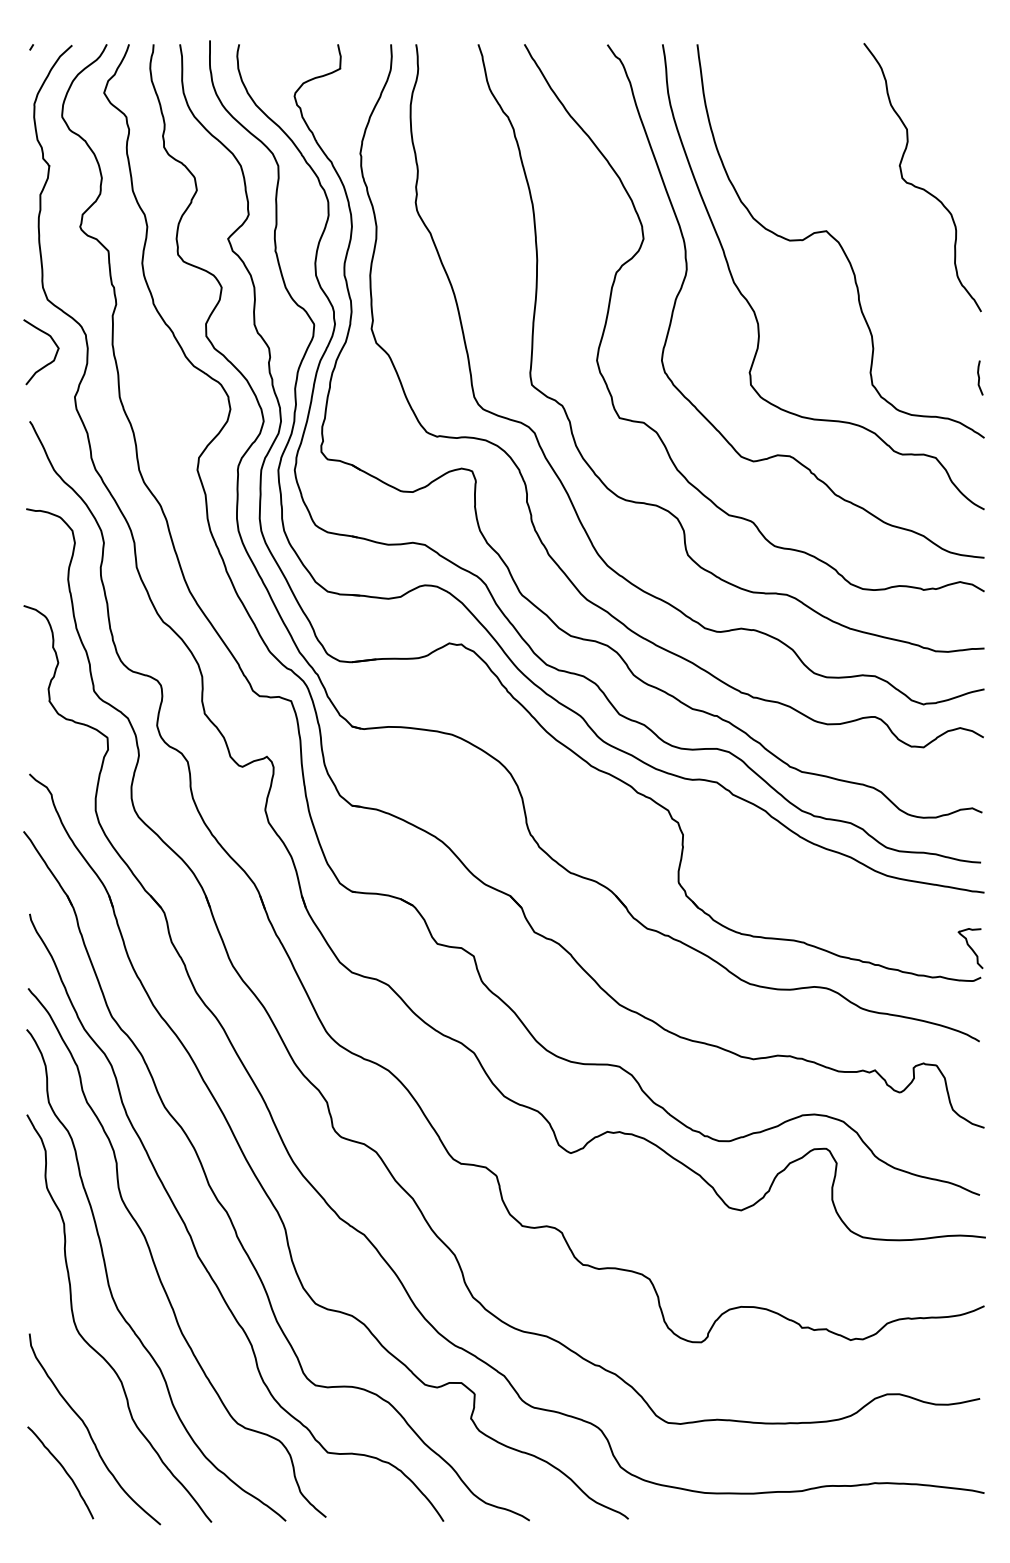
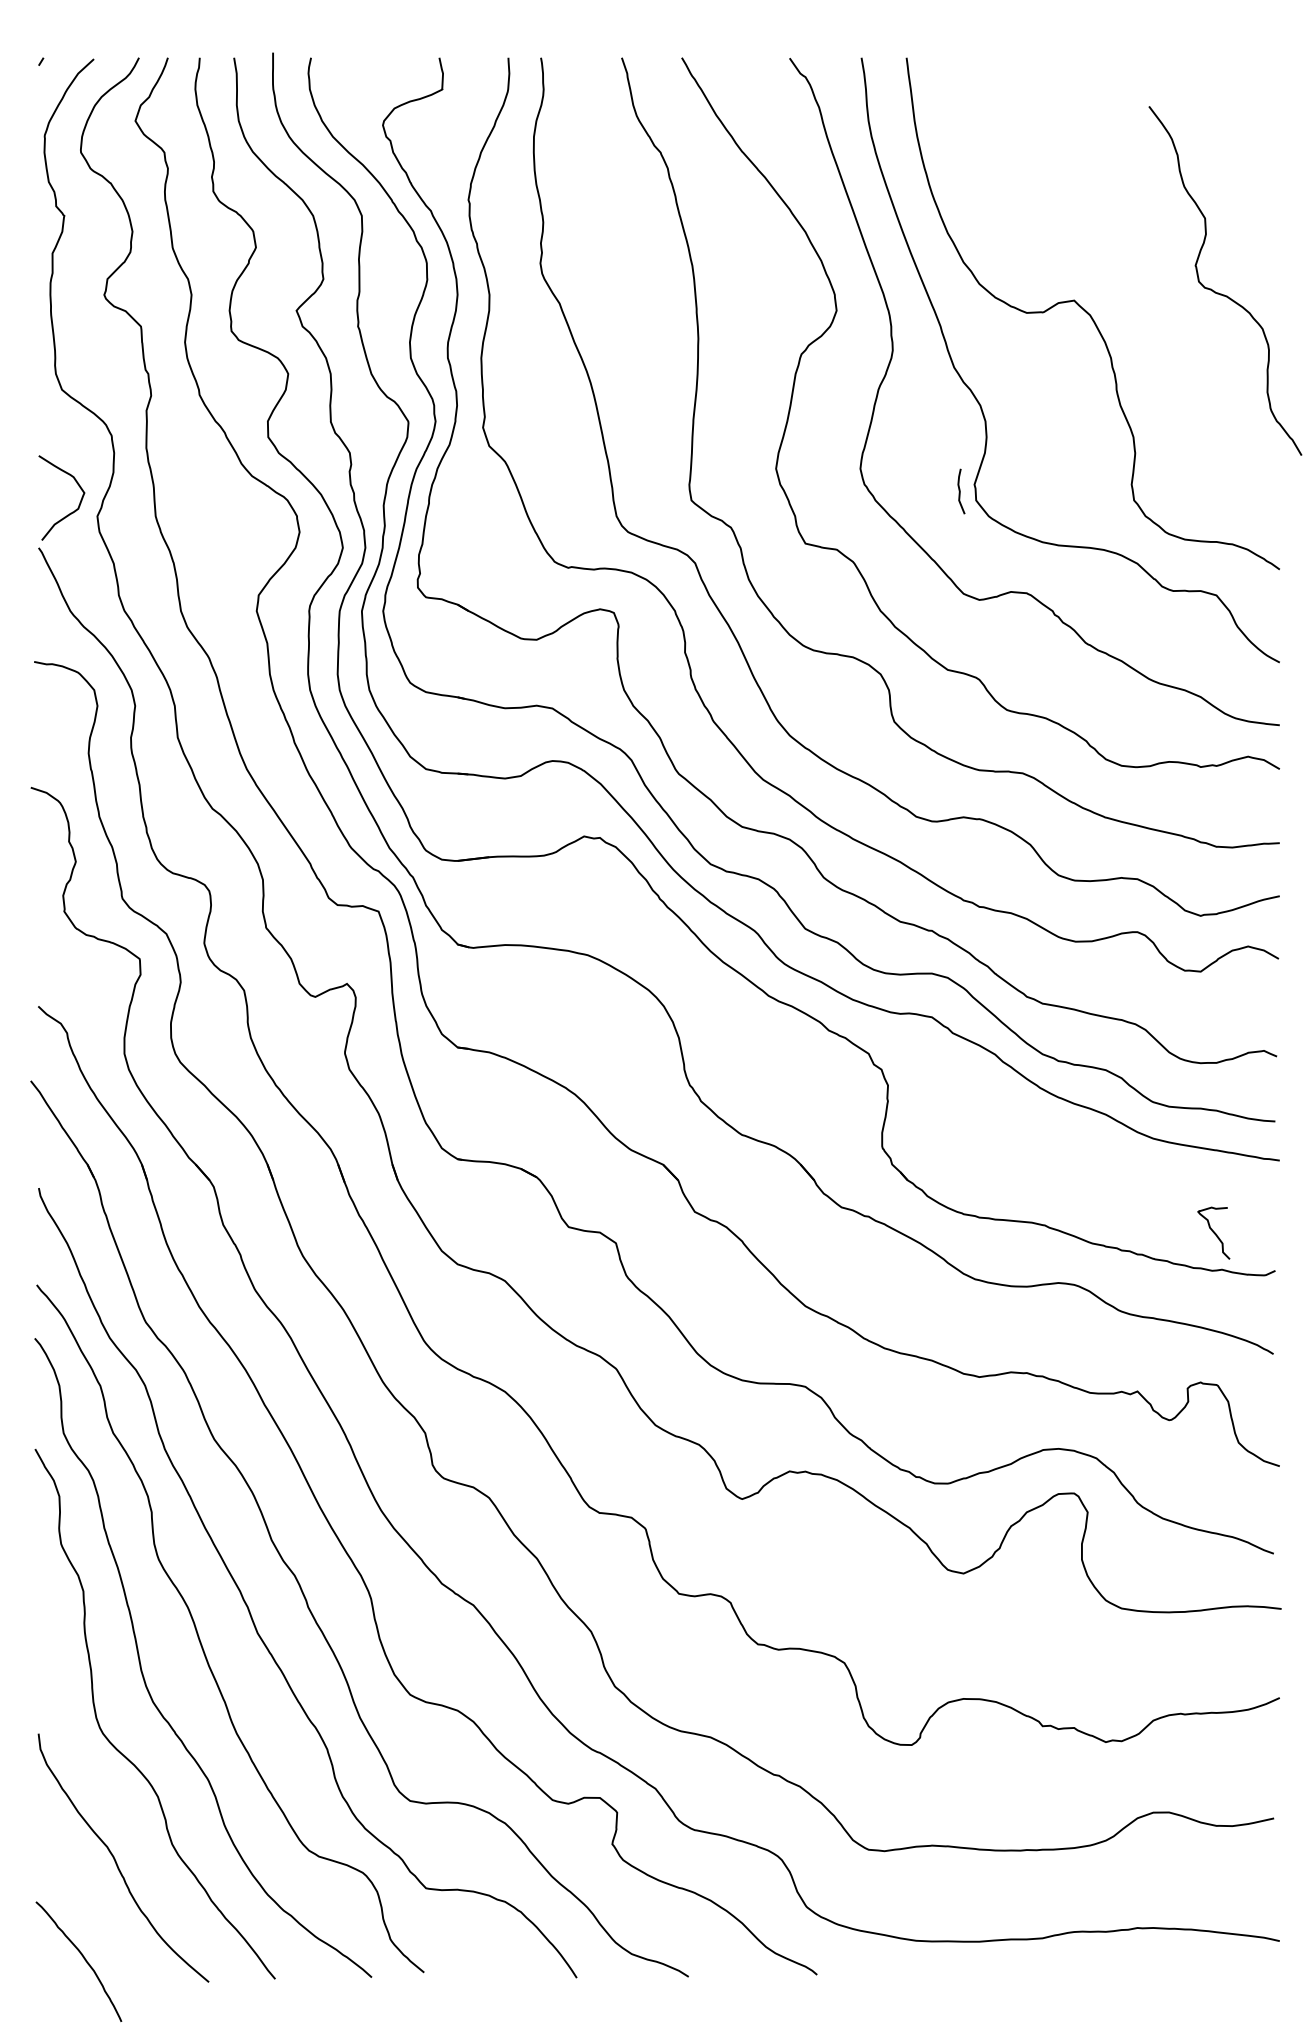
curve: (919, 187) -> (1221, 293), moved
curve: (48, 363) -> (70, 512), moved
curve: (979, 378) -> (960, 491), moved
curve: (970, 948) -> (1213, 1232), moved
curve: (63, 1469) -> (82, 1957), moved

